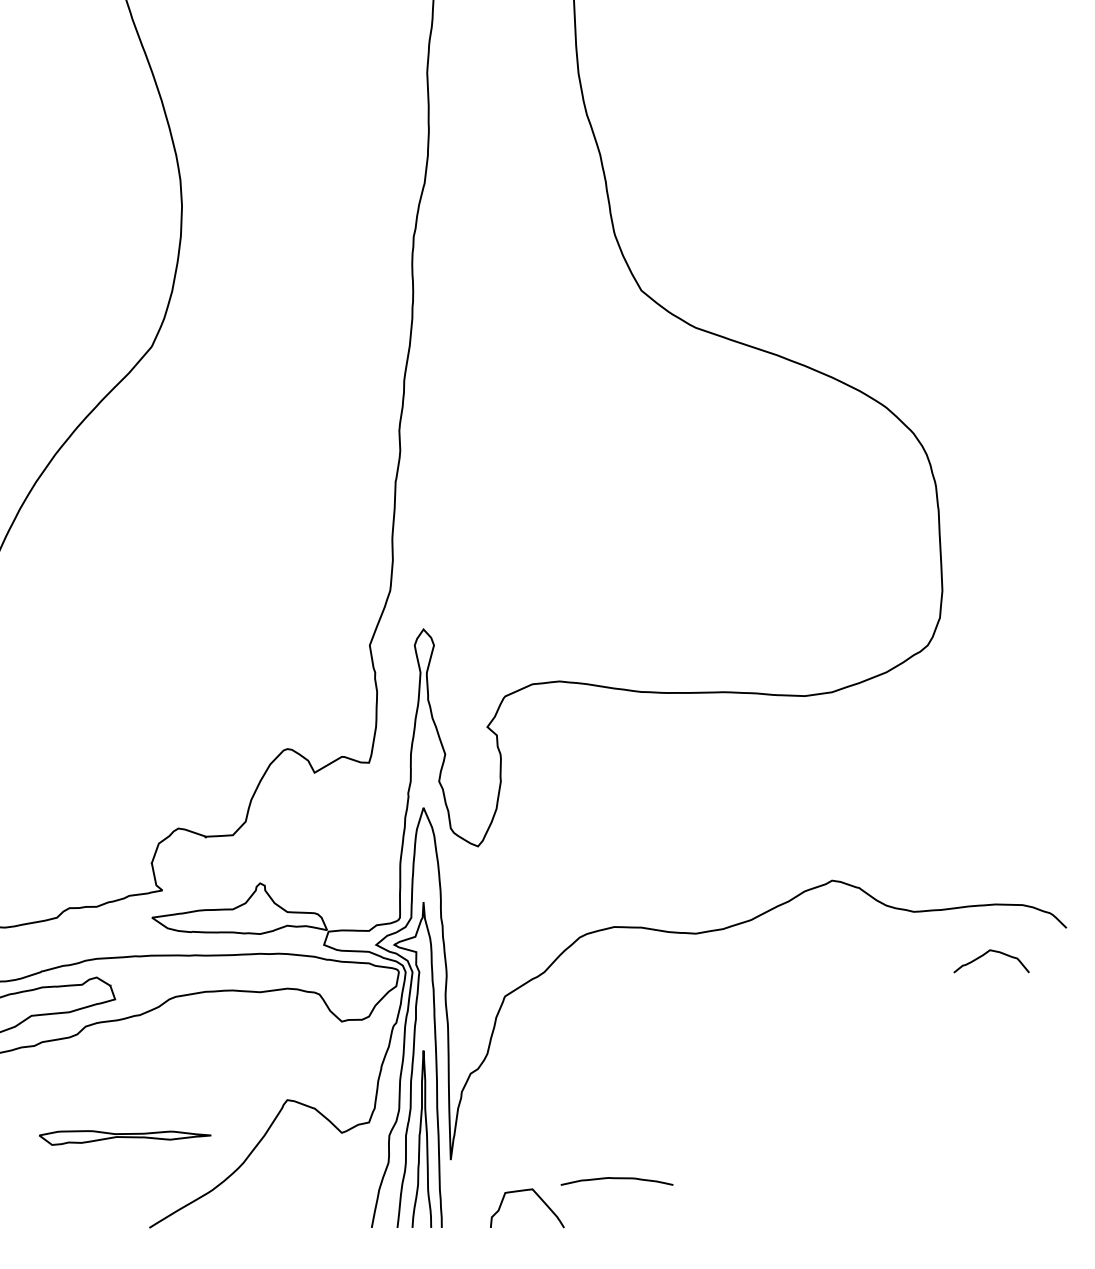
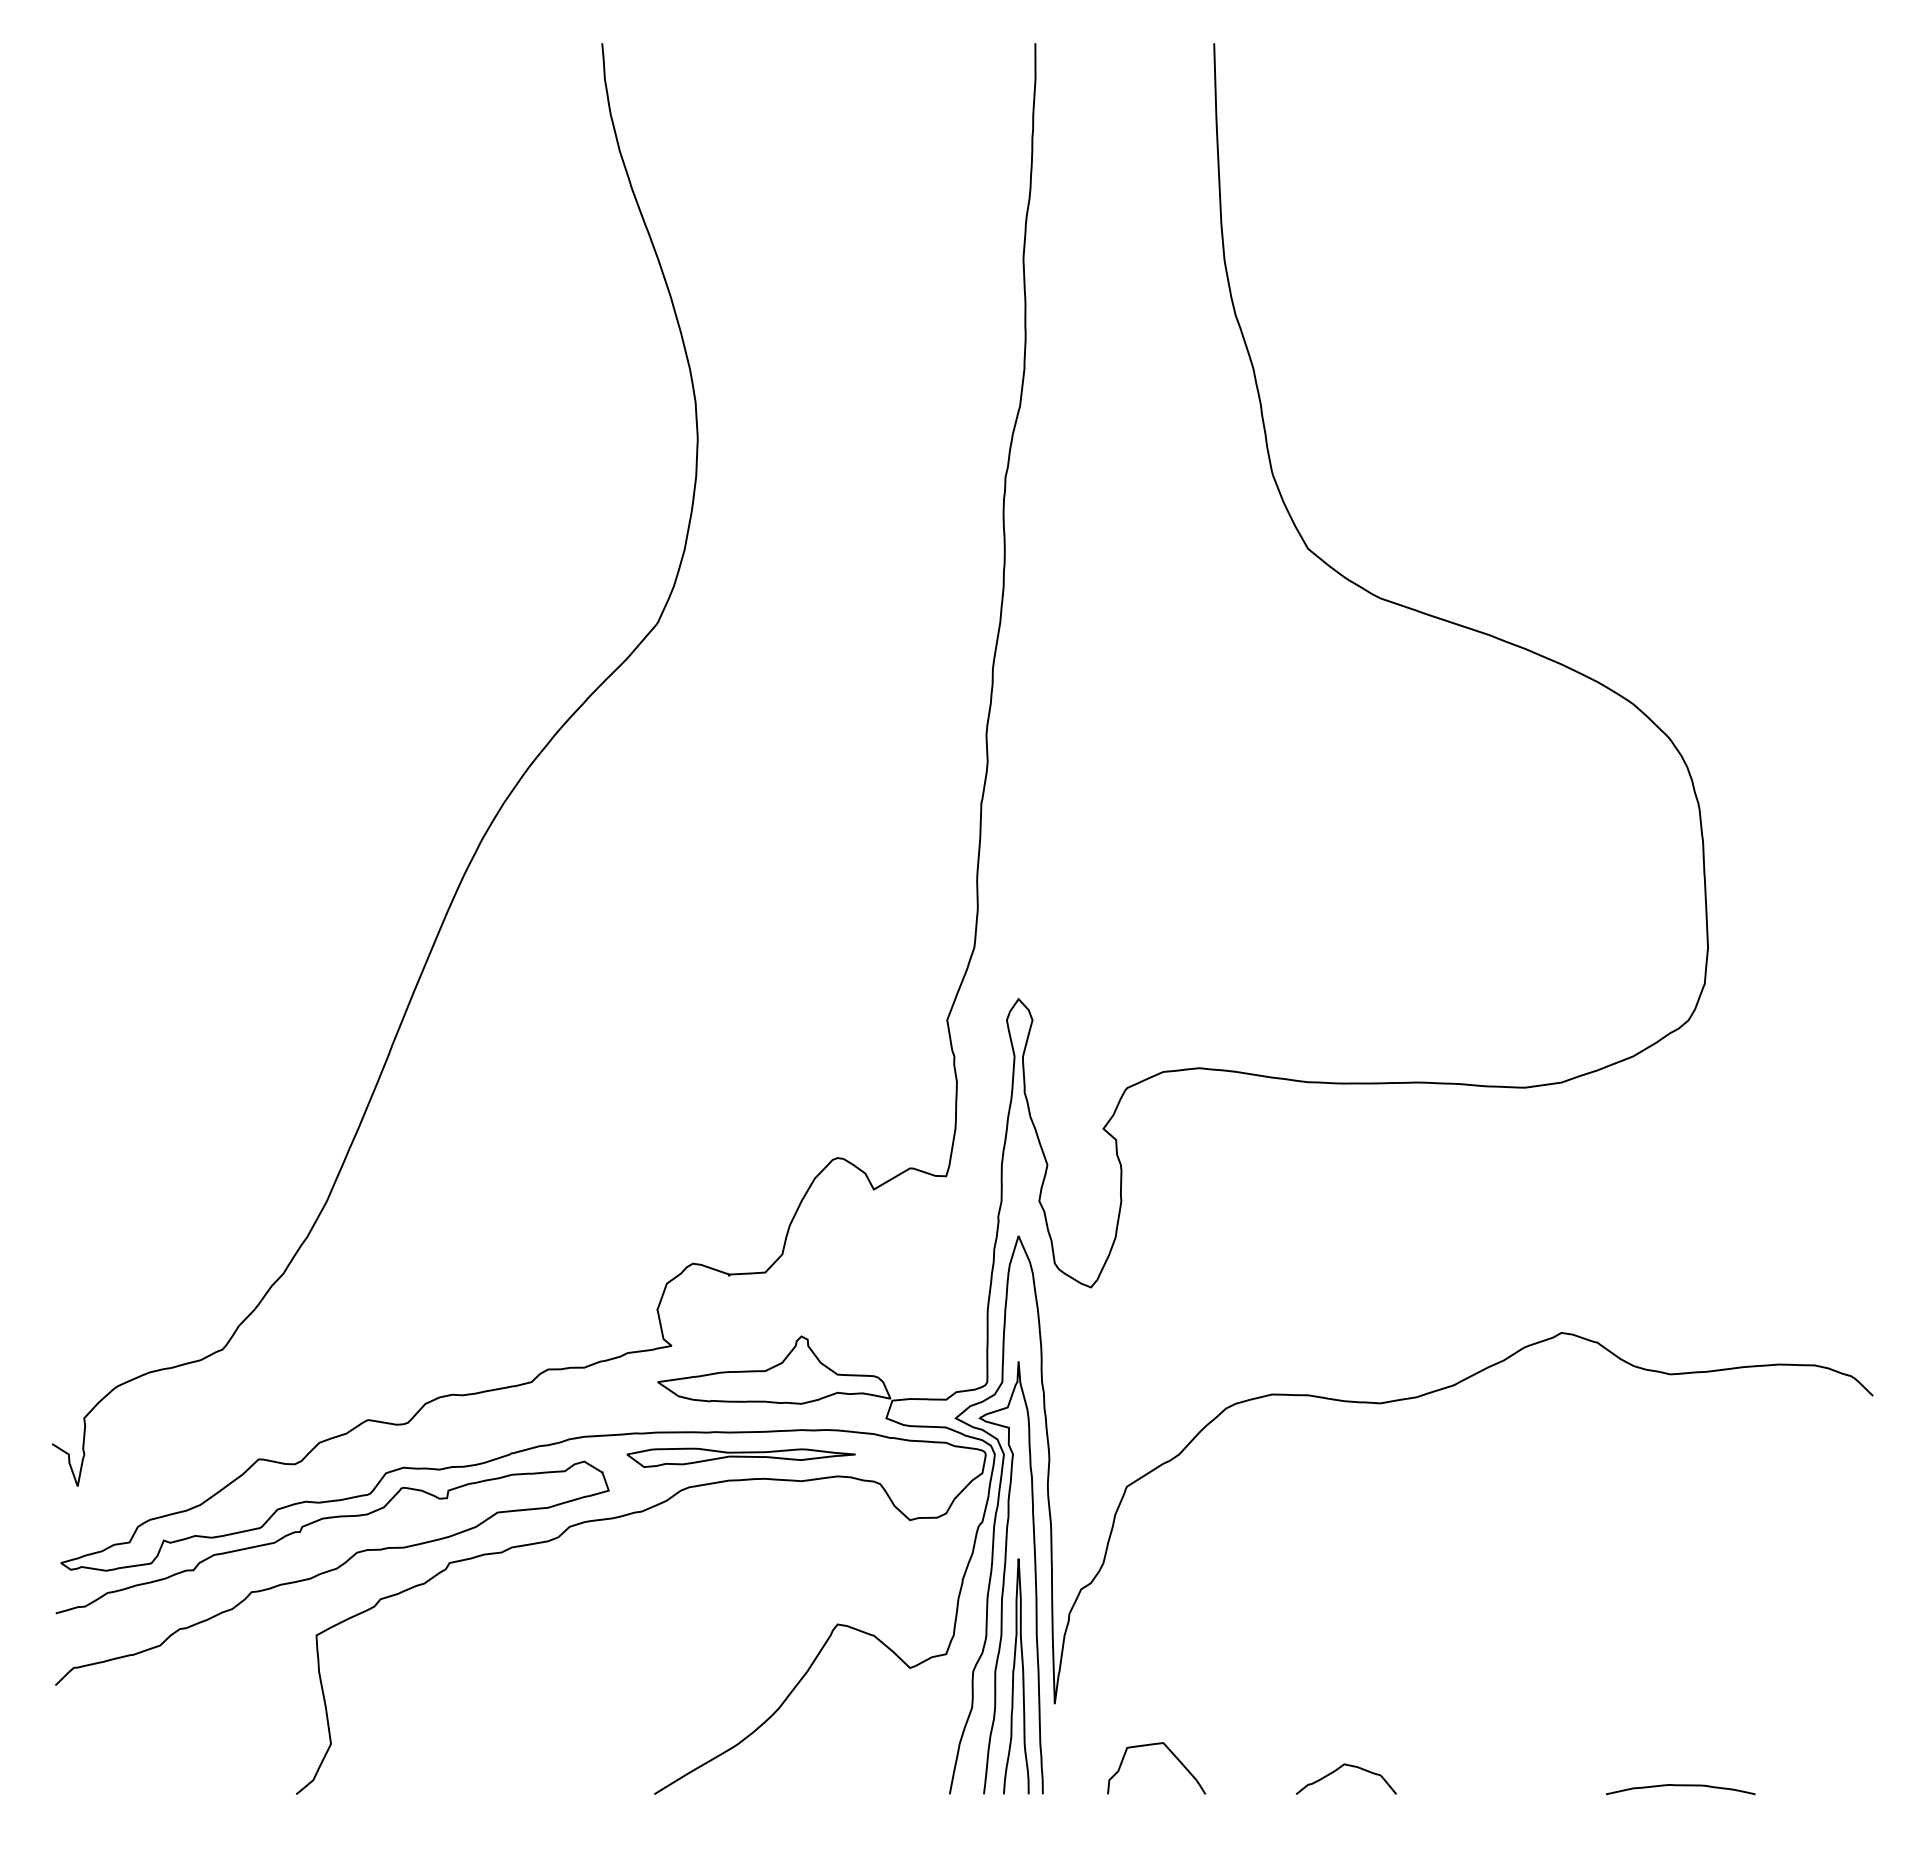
curve: (987, 953) -> (1340, 1768), moved
part: (124, 1137) -> (740, 1457), moved
curve: (616, 1179) -> (1680, 1786), moved

